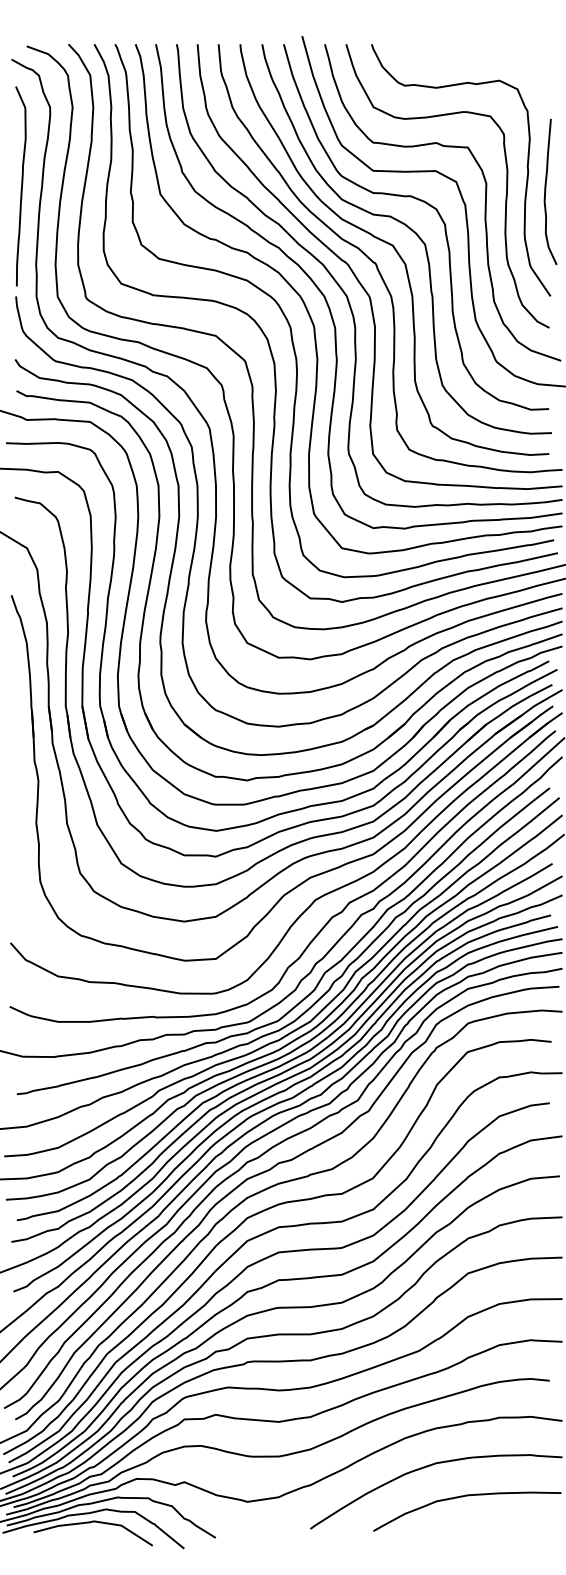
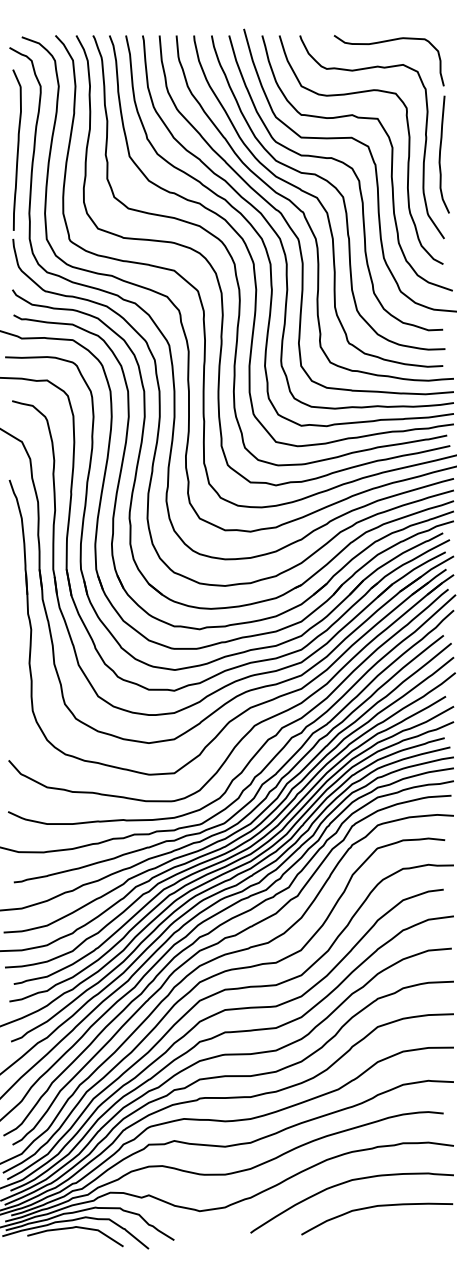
curve: (478, 52) -> (386, 42), added

